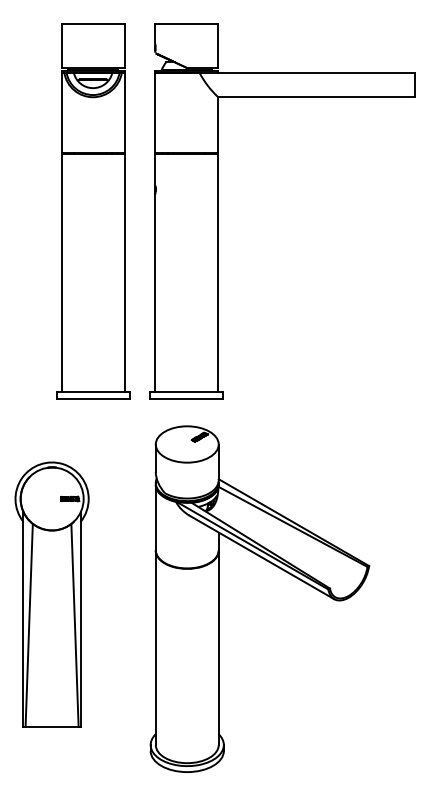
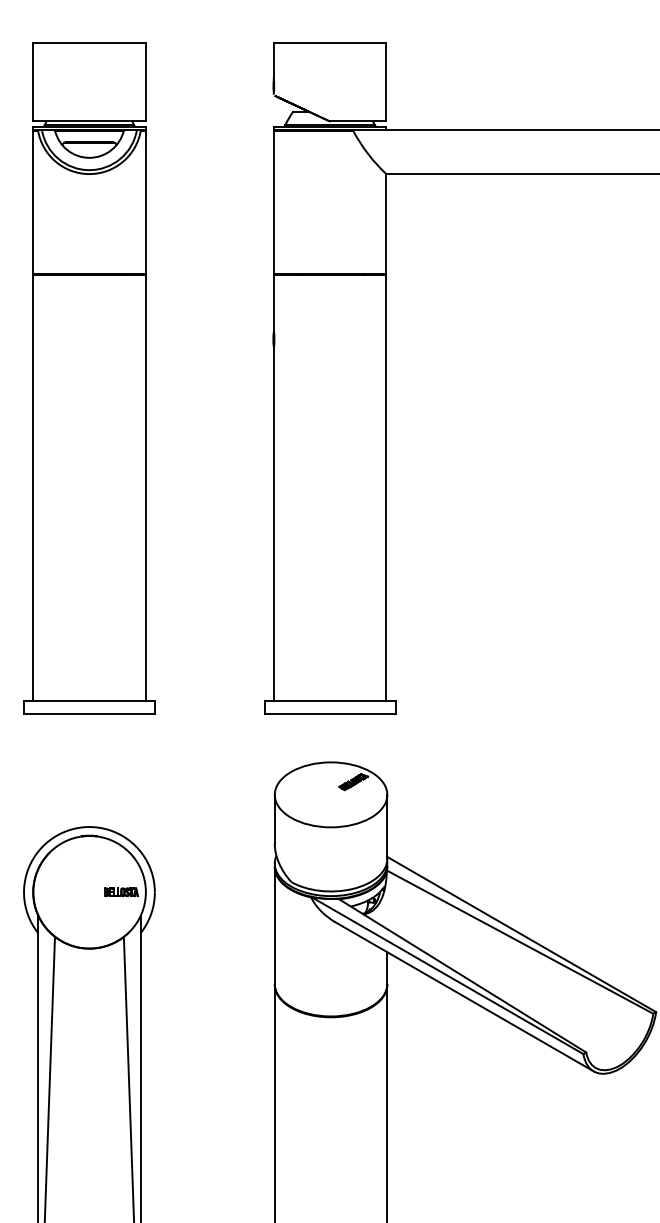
part: (93, 211) -> (90, 378), moved

